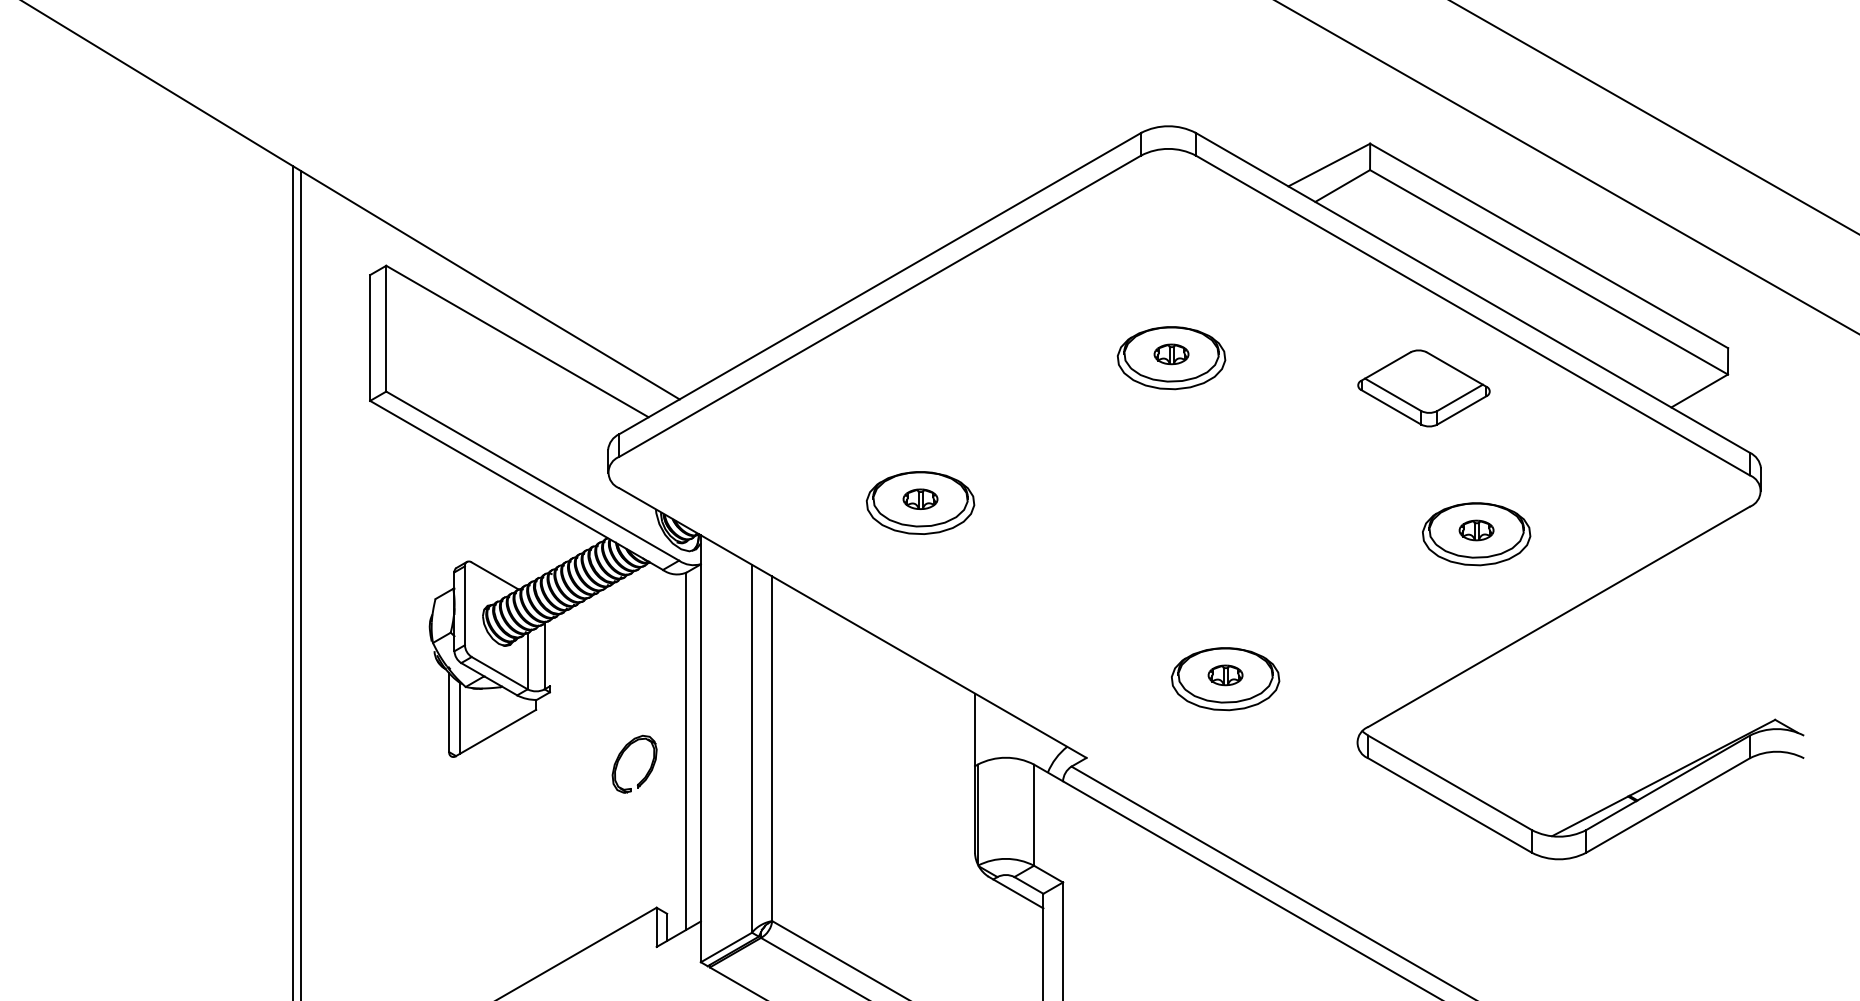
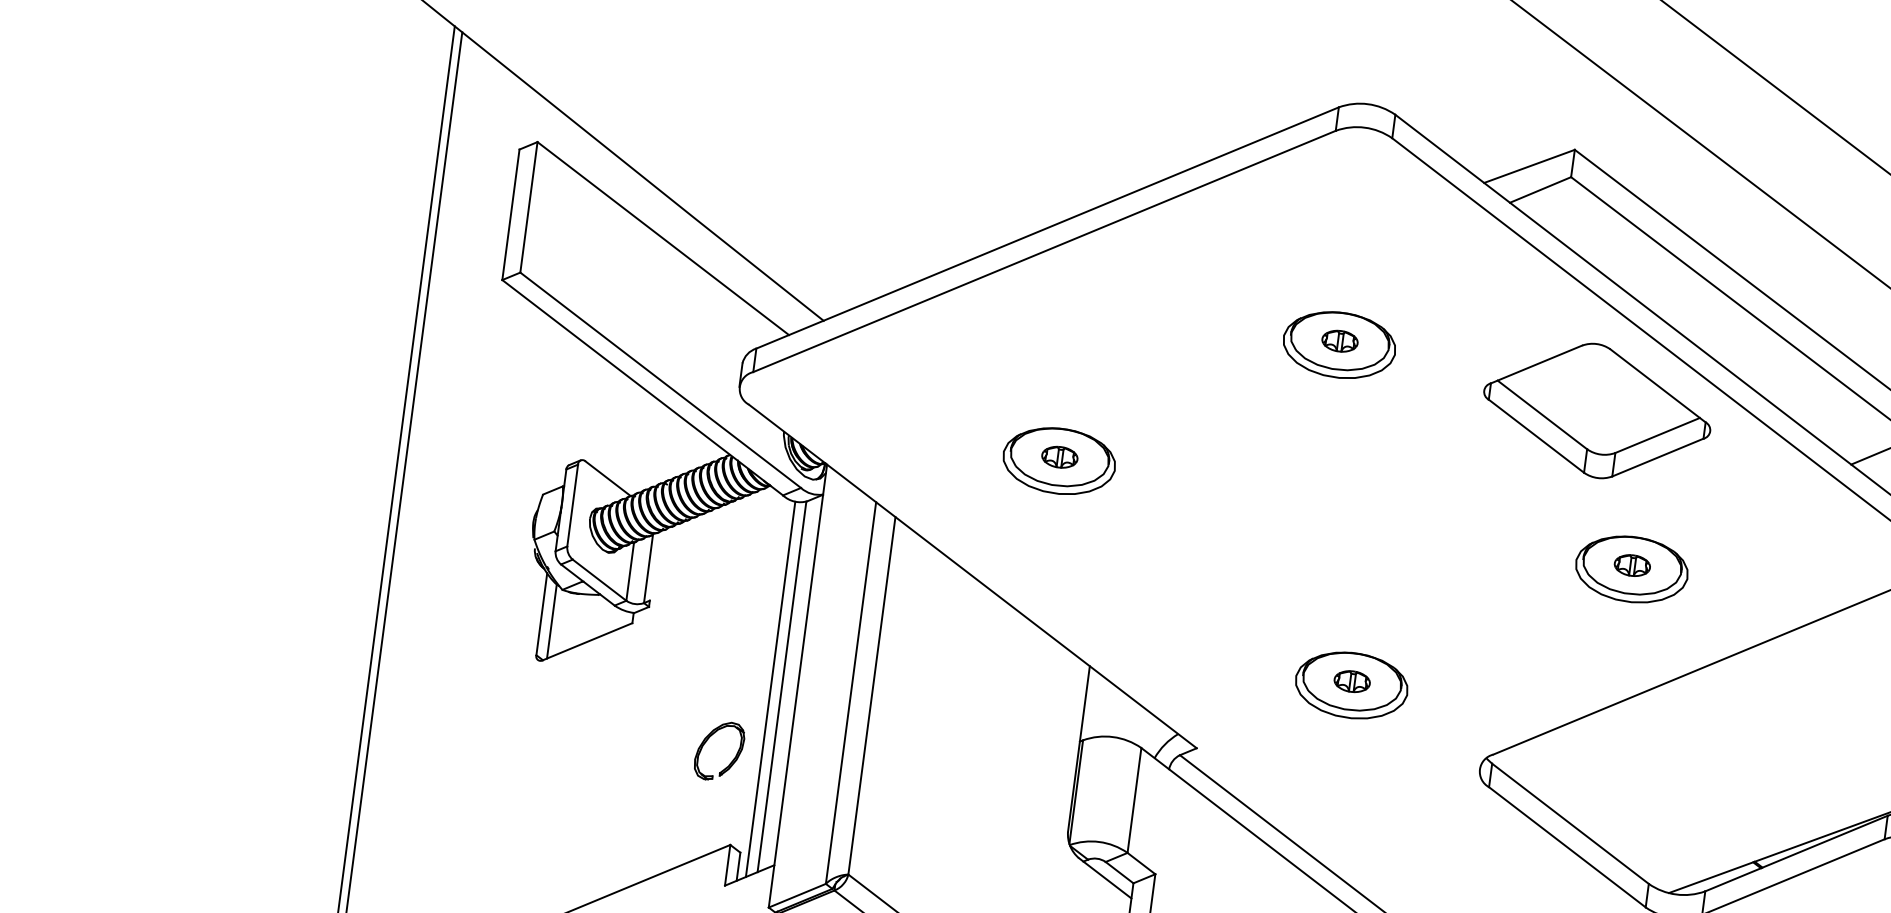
part: (1423, 388) -> (1596, 411), size x1.67
line: (675, 755) -> (770, 689), added
part: (621, 757) -> (706, 742), moved

